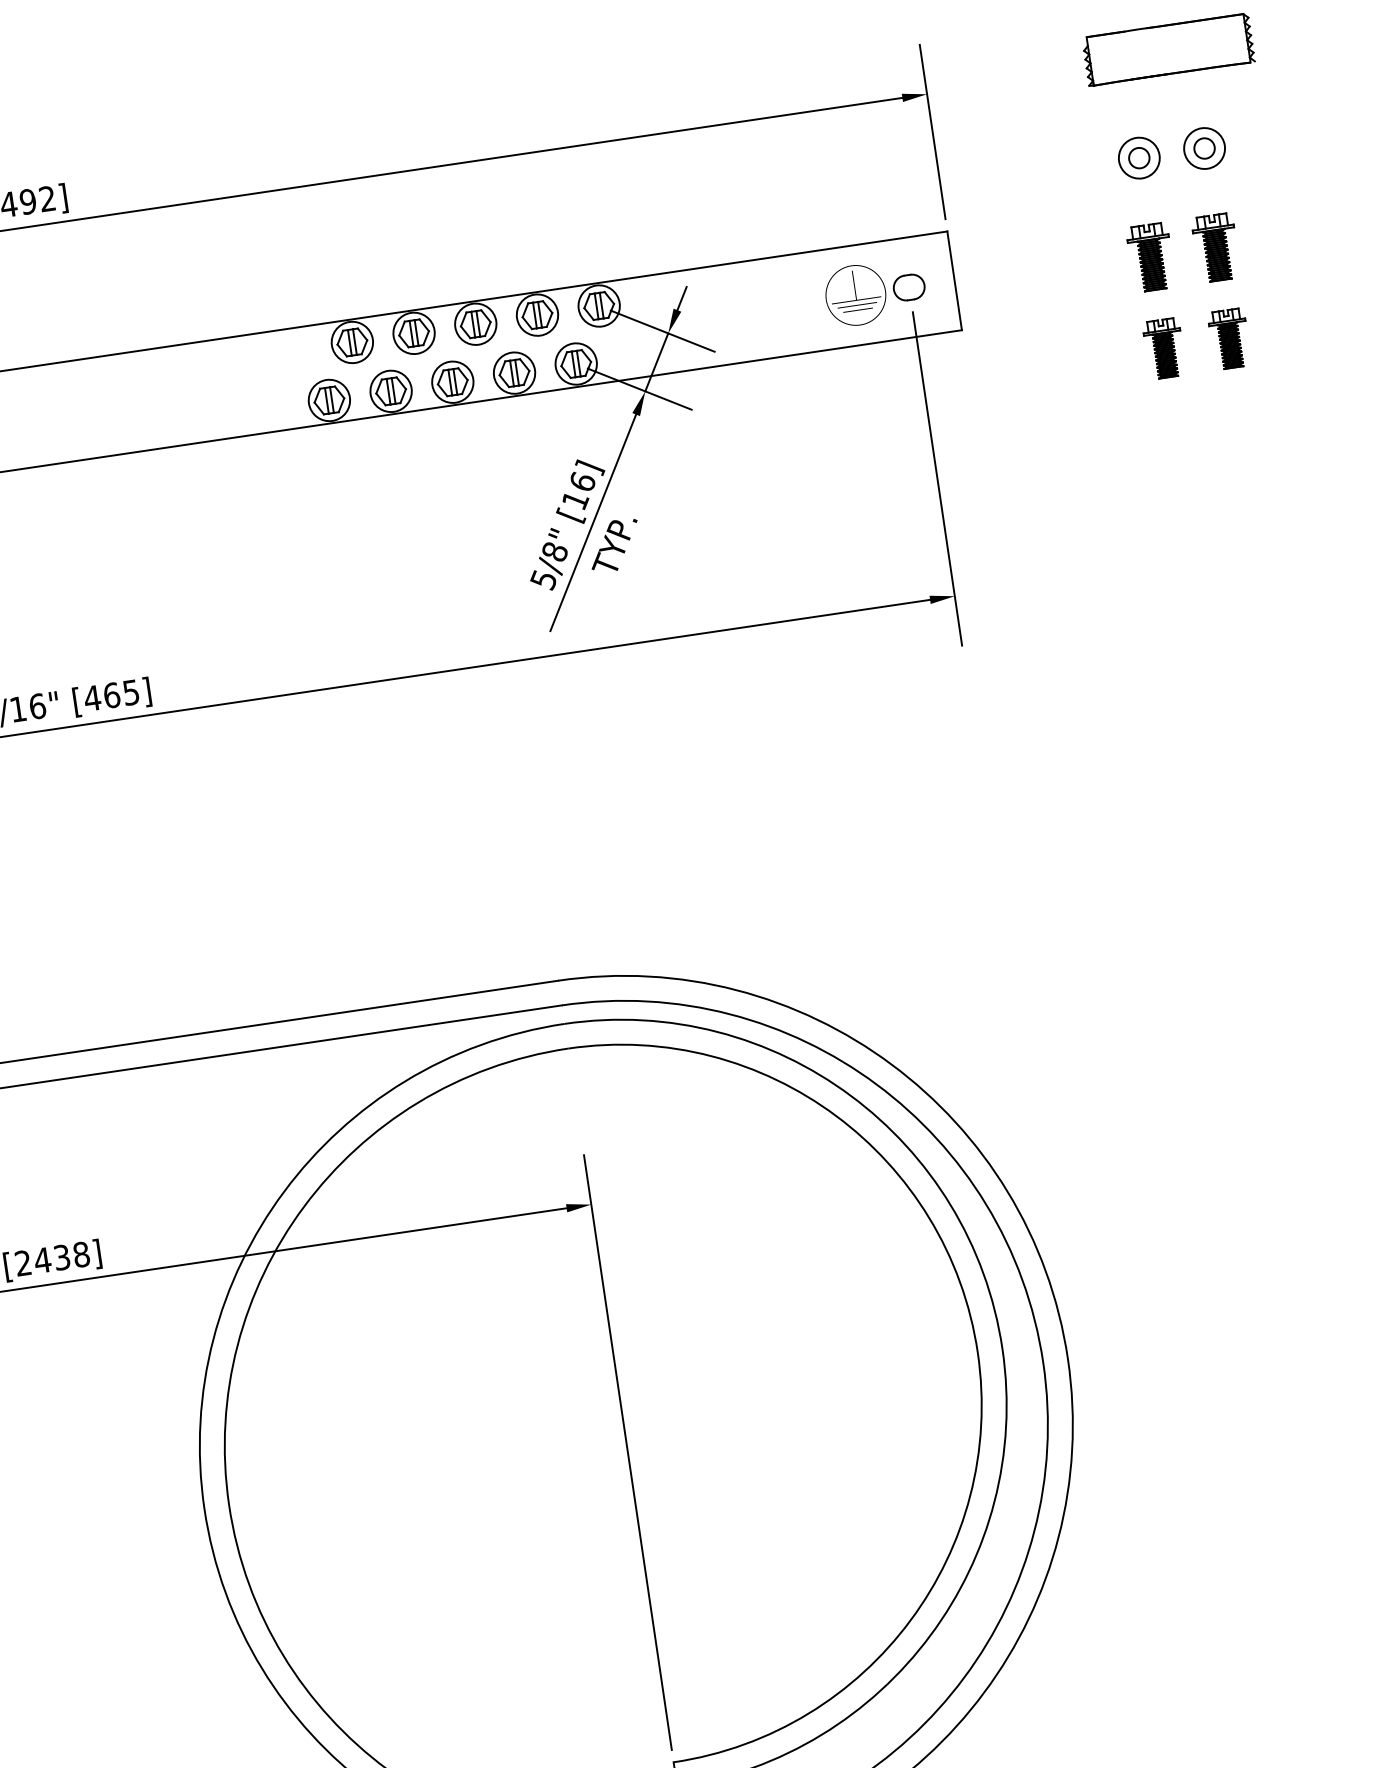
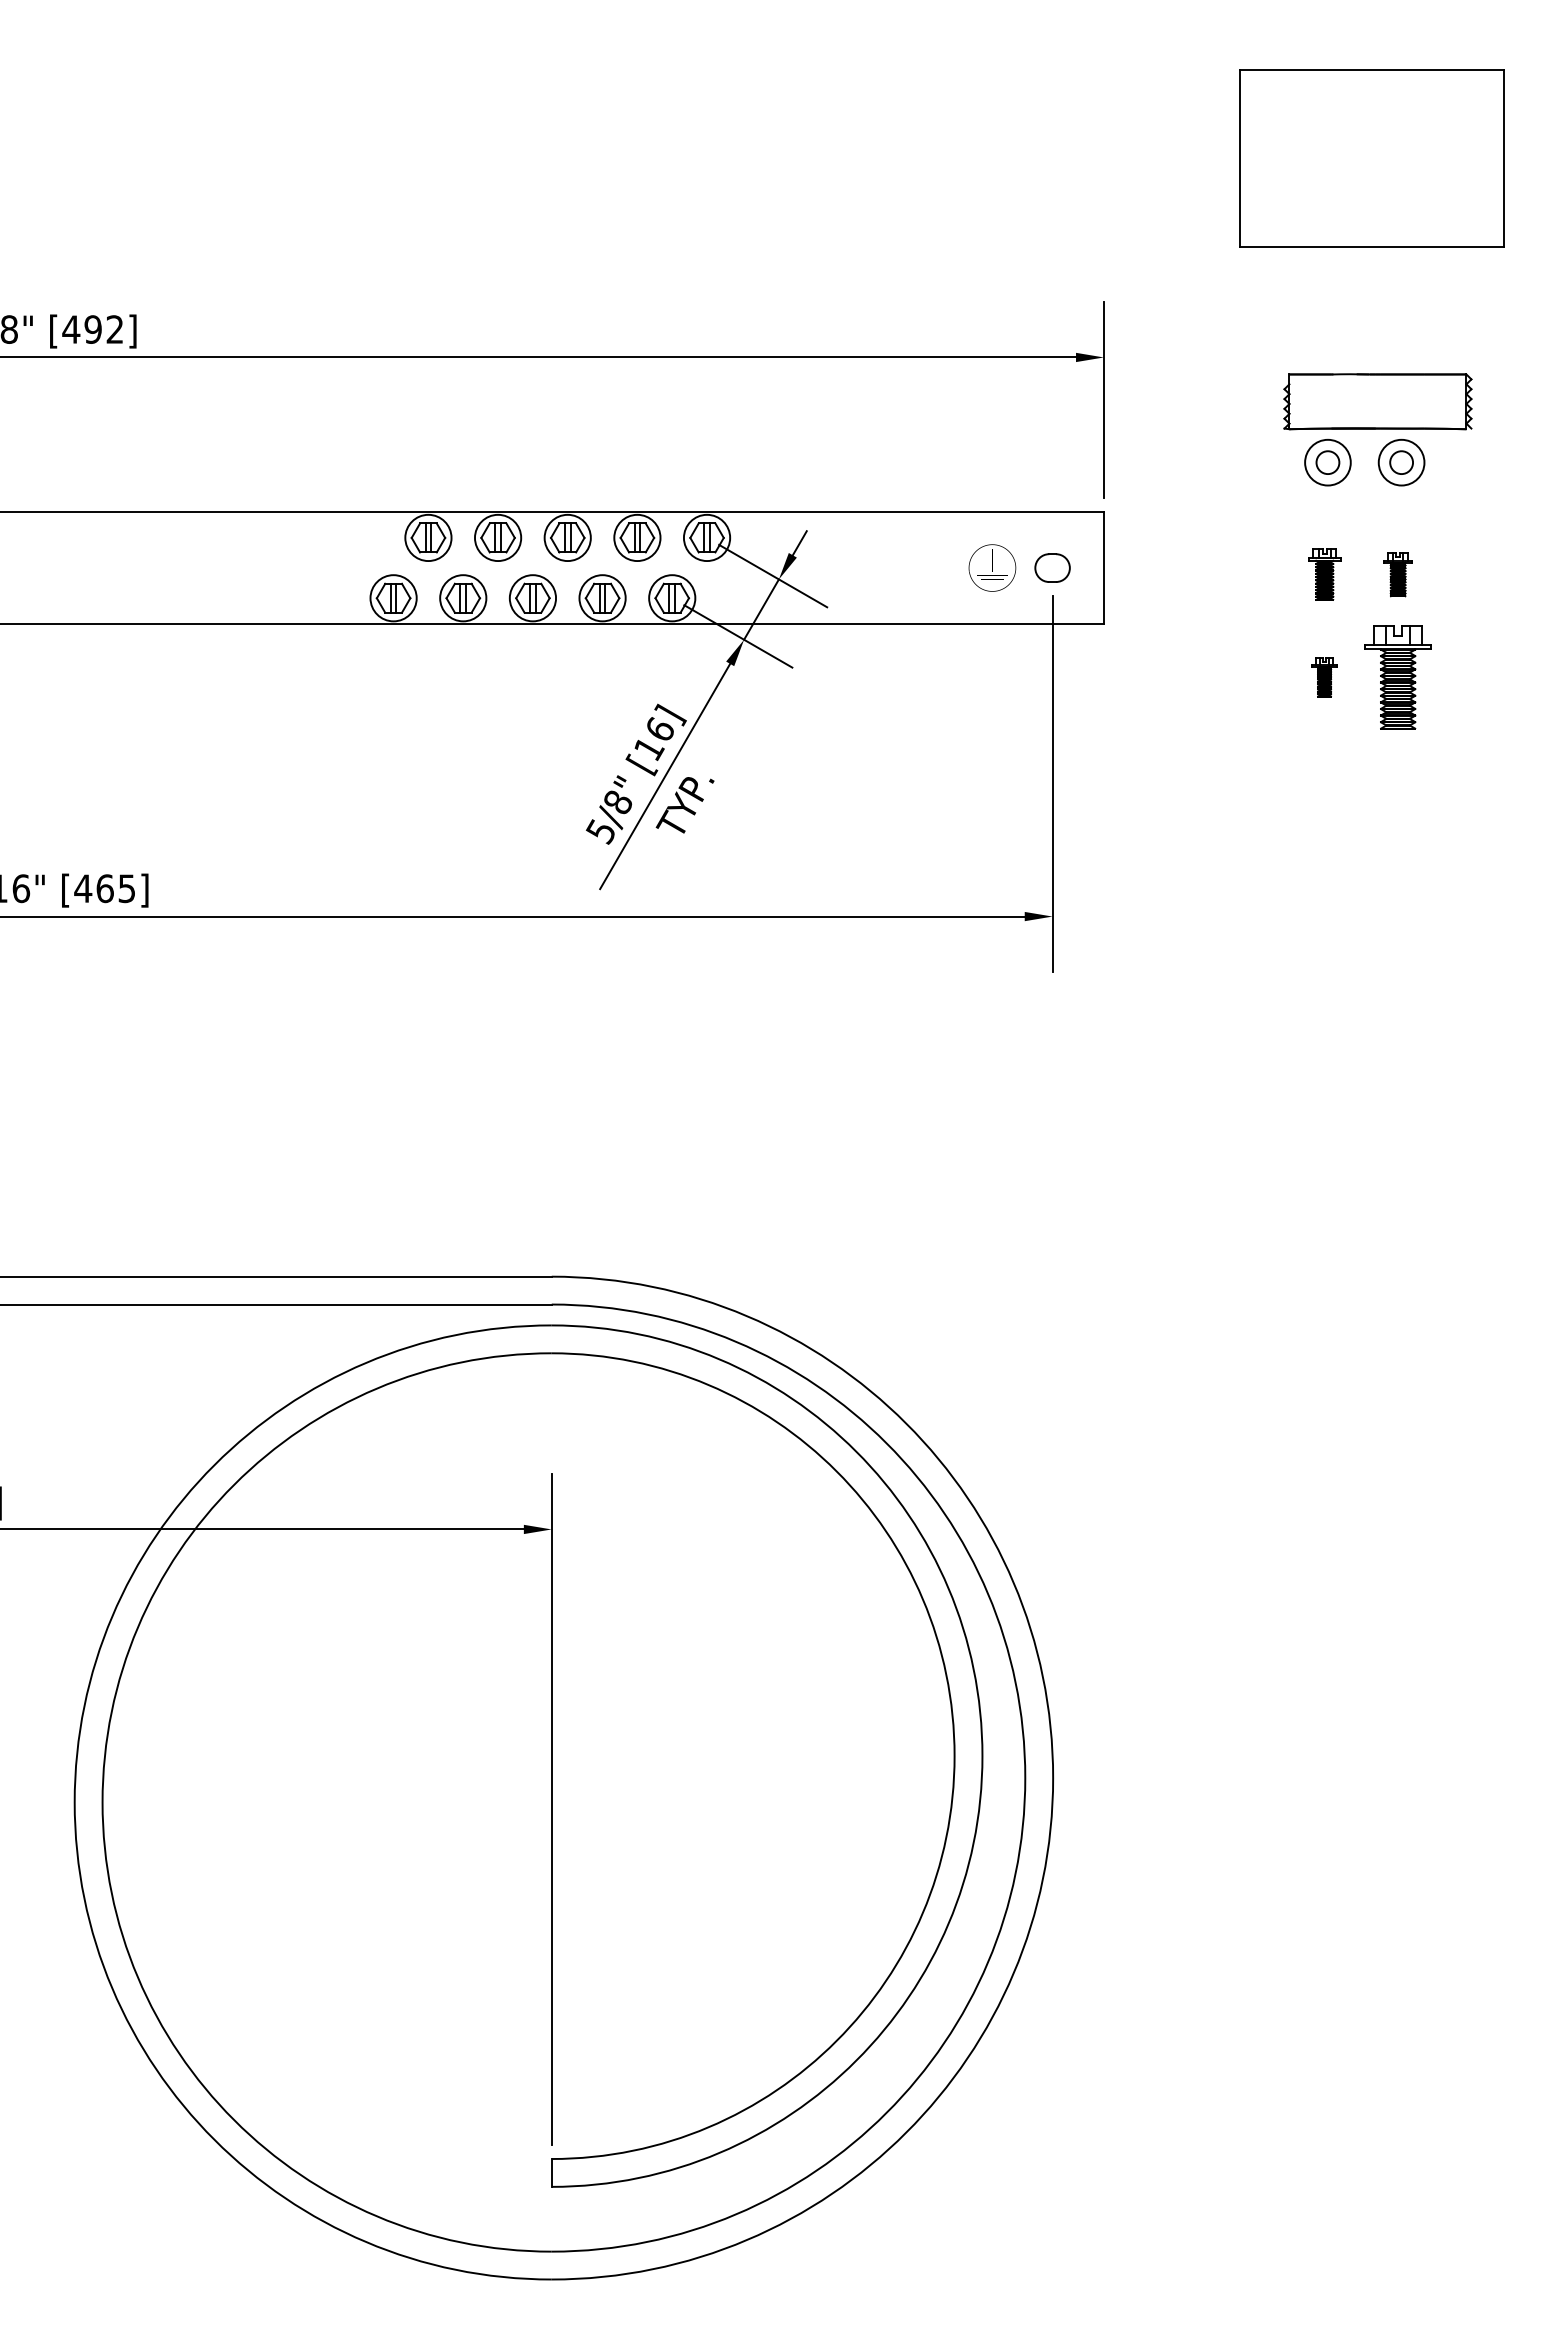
part: (1168, 49) -> (1377, 401), moved
part: (1215, 248) -> (1397, 574), size x0.6
part: (1150, 257) -> (1324, 574), size x0.7
part: (855, 294) -> (992, 567), size x0.7
part: (1229, 339) -> (1398, 677), size x1.6
part: (1164, 348) -> (1324, 677), size x0.6

